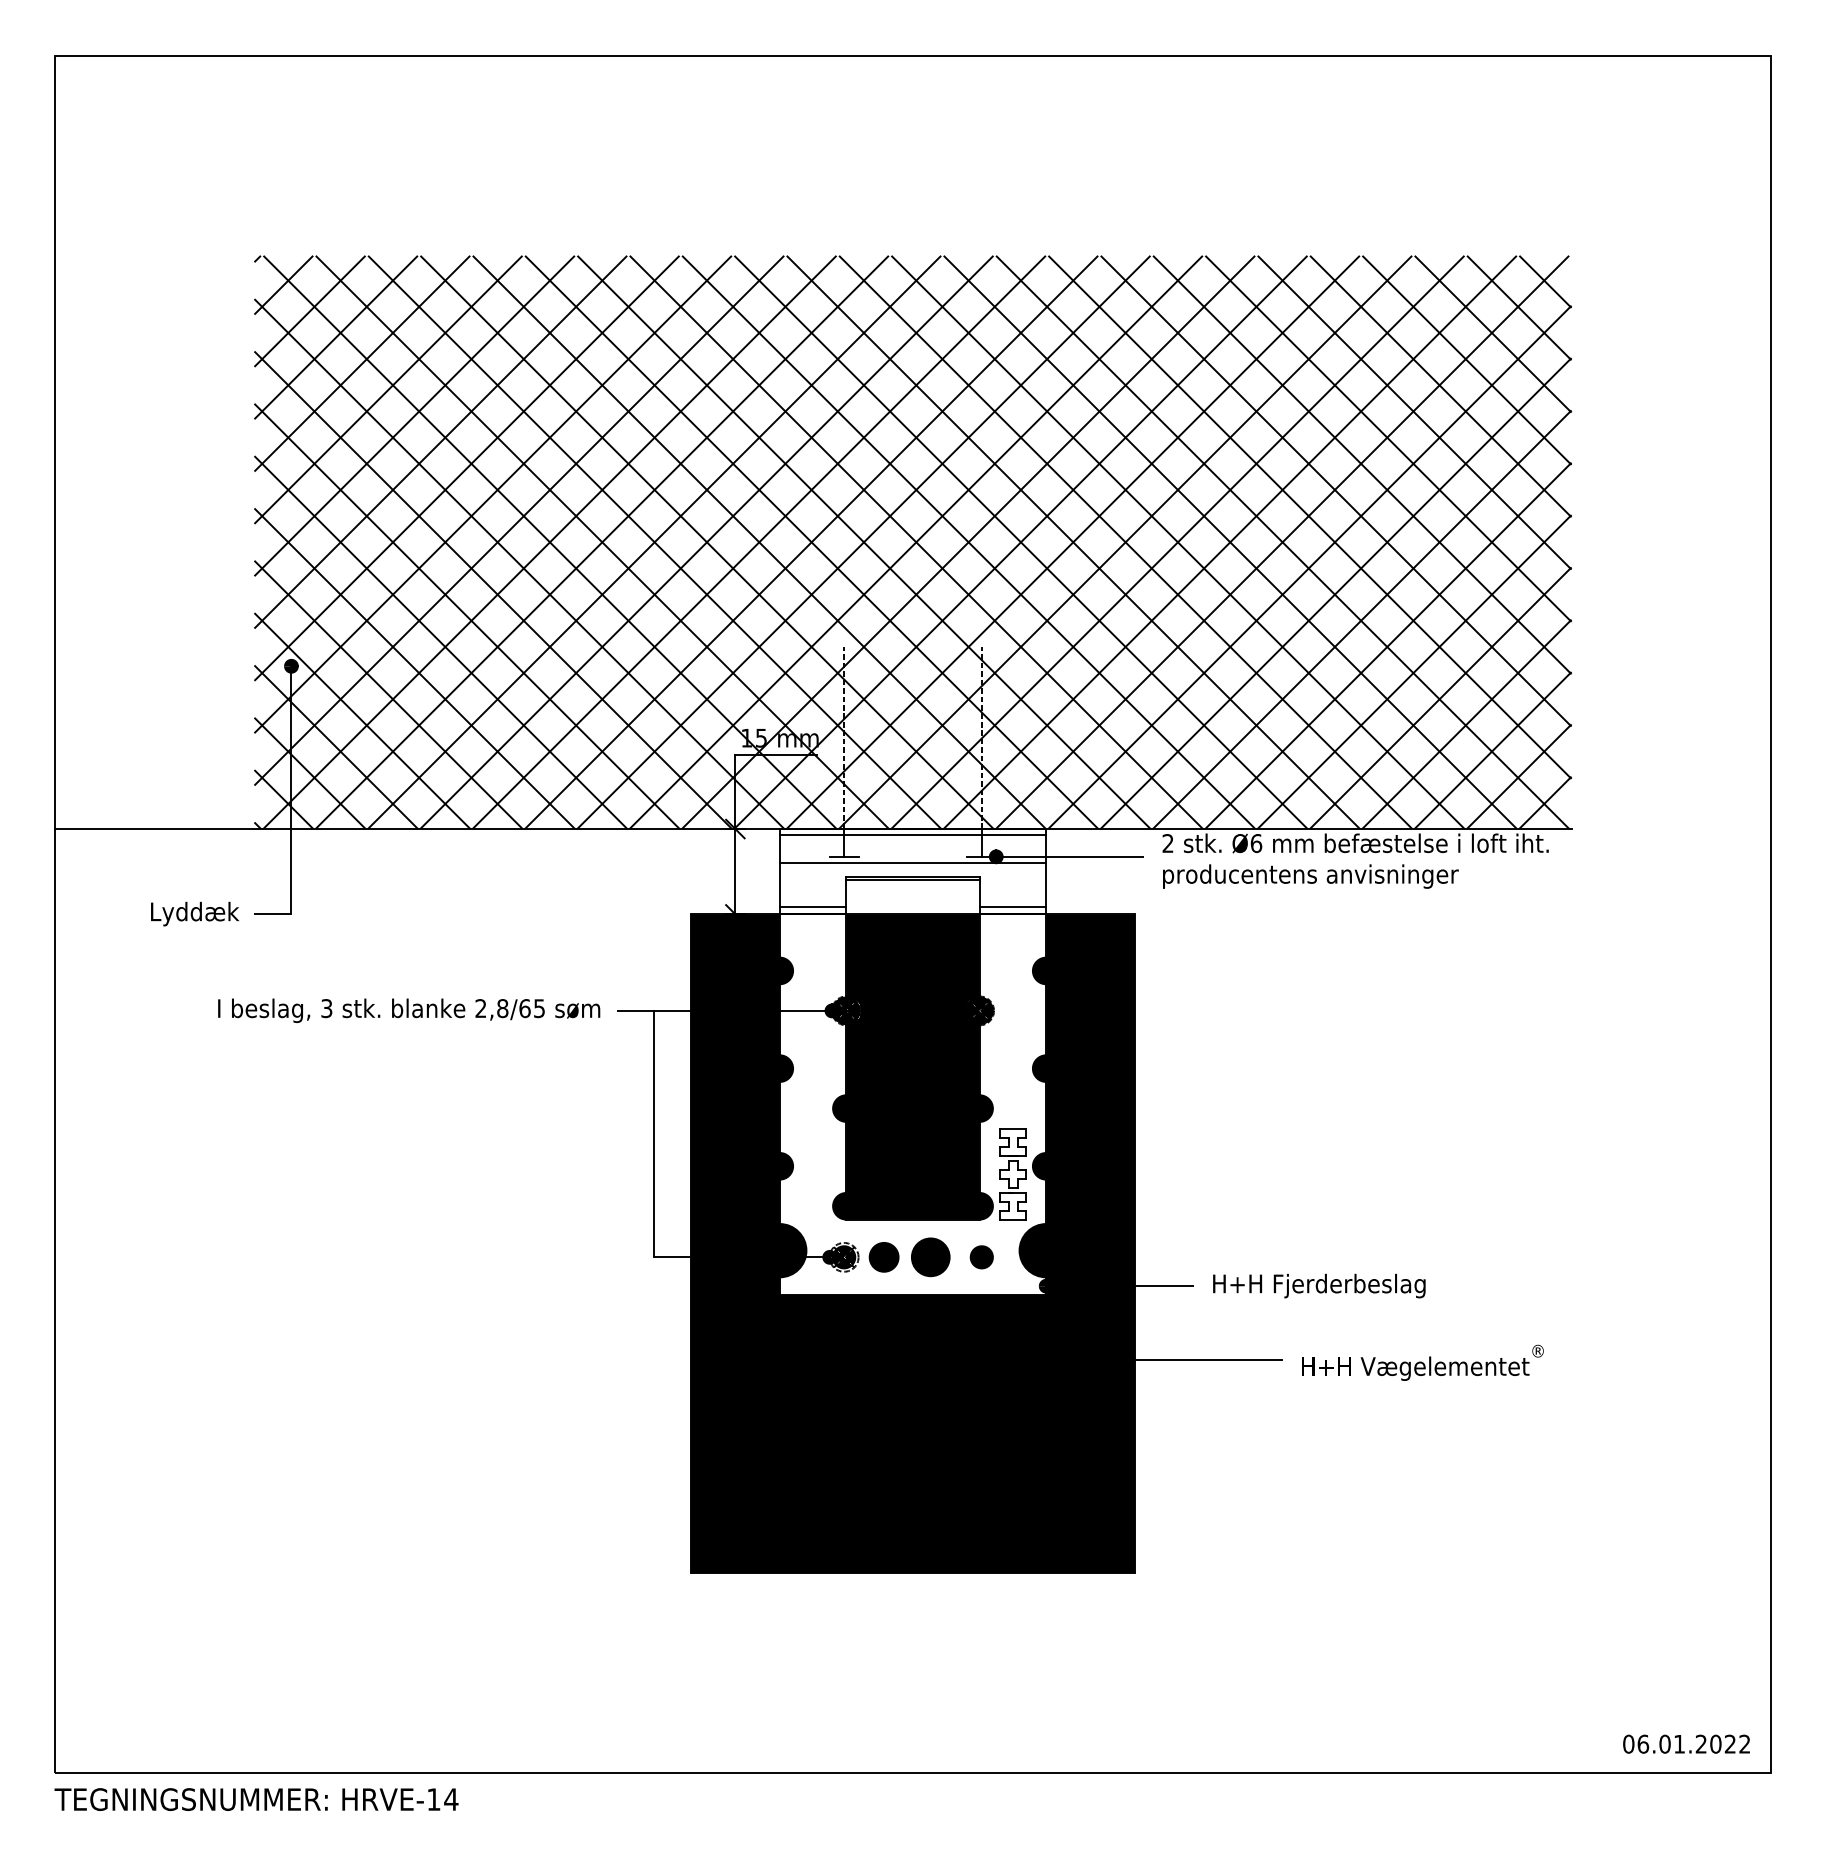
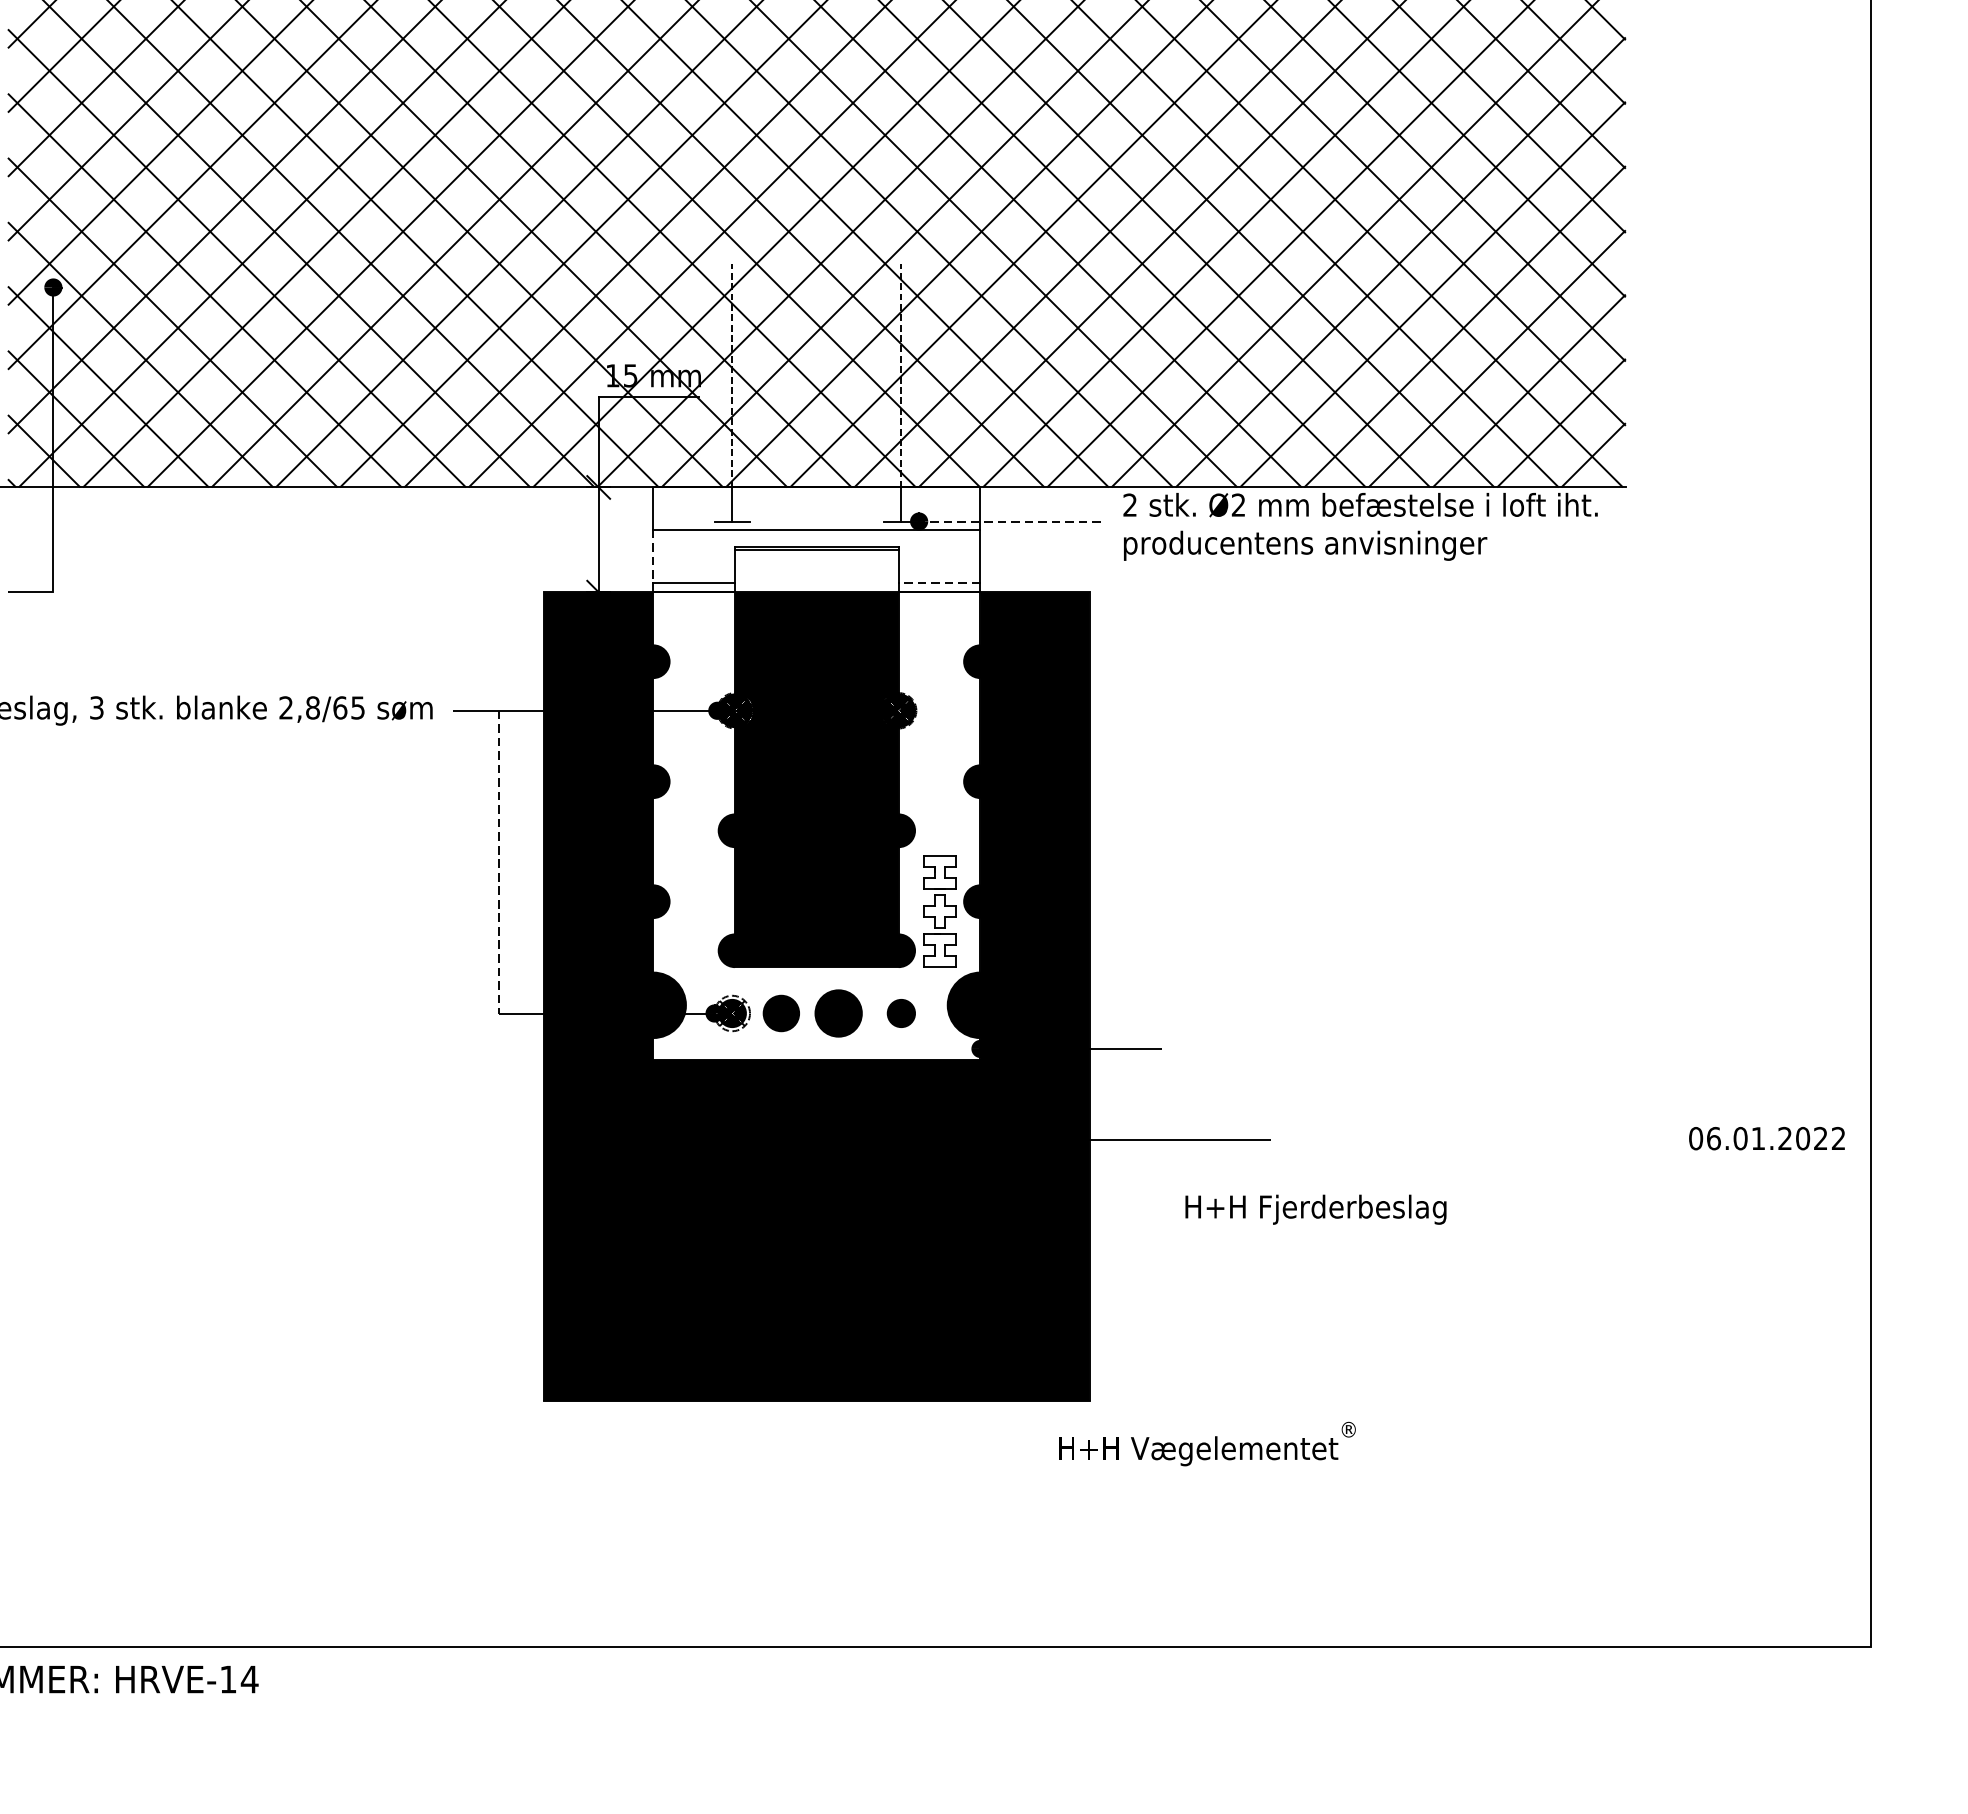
line: (912, 834) -> (816, 494), removed
text: (1256, 843) -> (1238, 505), Ø6 -> Ø2
line: (1070, 856) -> (1010, 521), solid -> dashed
line: (779, 885) -> (652, 556), solid -> dashed
line: (1012, 907) -> (939, 583), solid -> dashed
line: (654, 1134) -> (499, 862), solid -> dashed
text: (1319, 1285) -> (1316, 1208), moved
text: (1422, 1362) -> (1206, 1443), moved
text: (1686, 1743) -> (1766, 1137), moved

